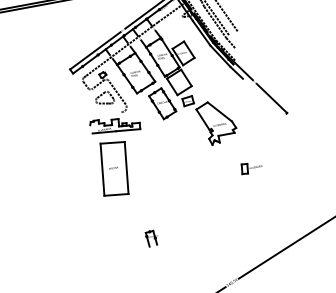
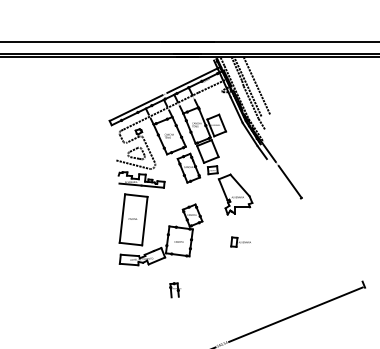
line: (102, 110) -> (132, 164), added
part: (251, 167) -> (240, 241), moved
part: (145, 179) -> (160, 234), added
part: (152, 238) -> (175, 290), moved

